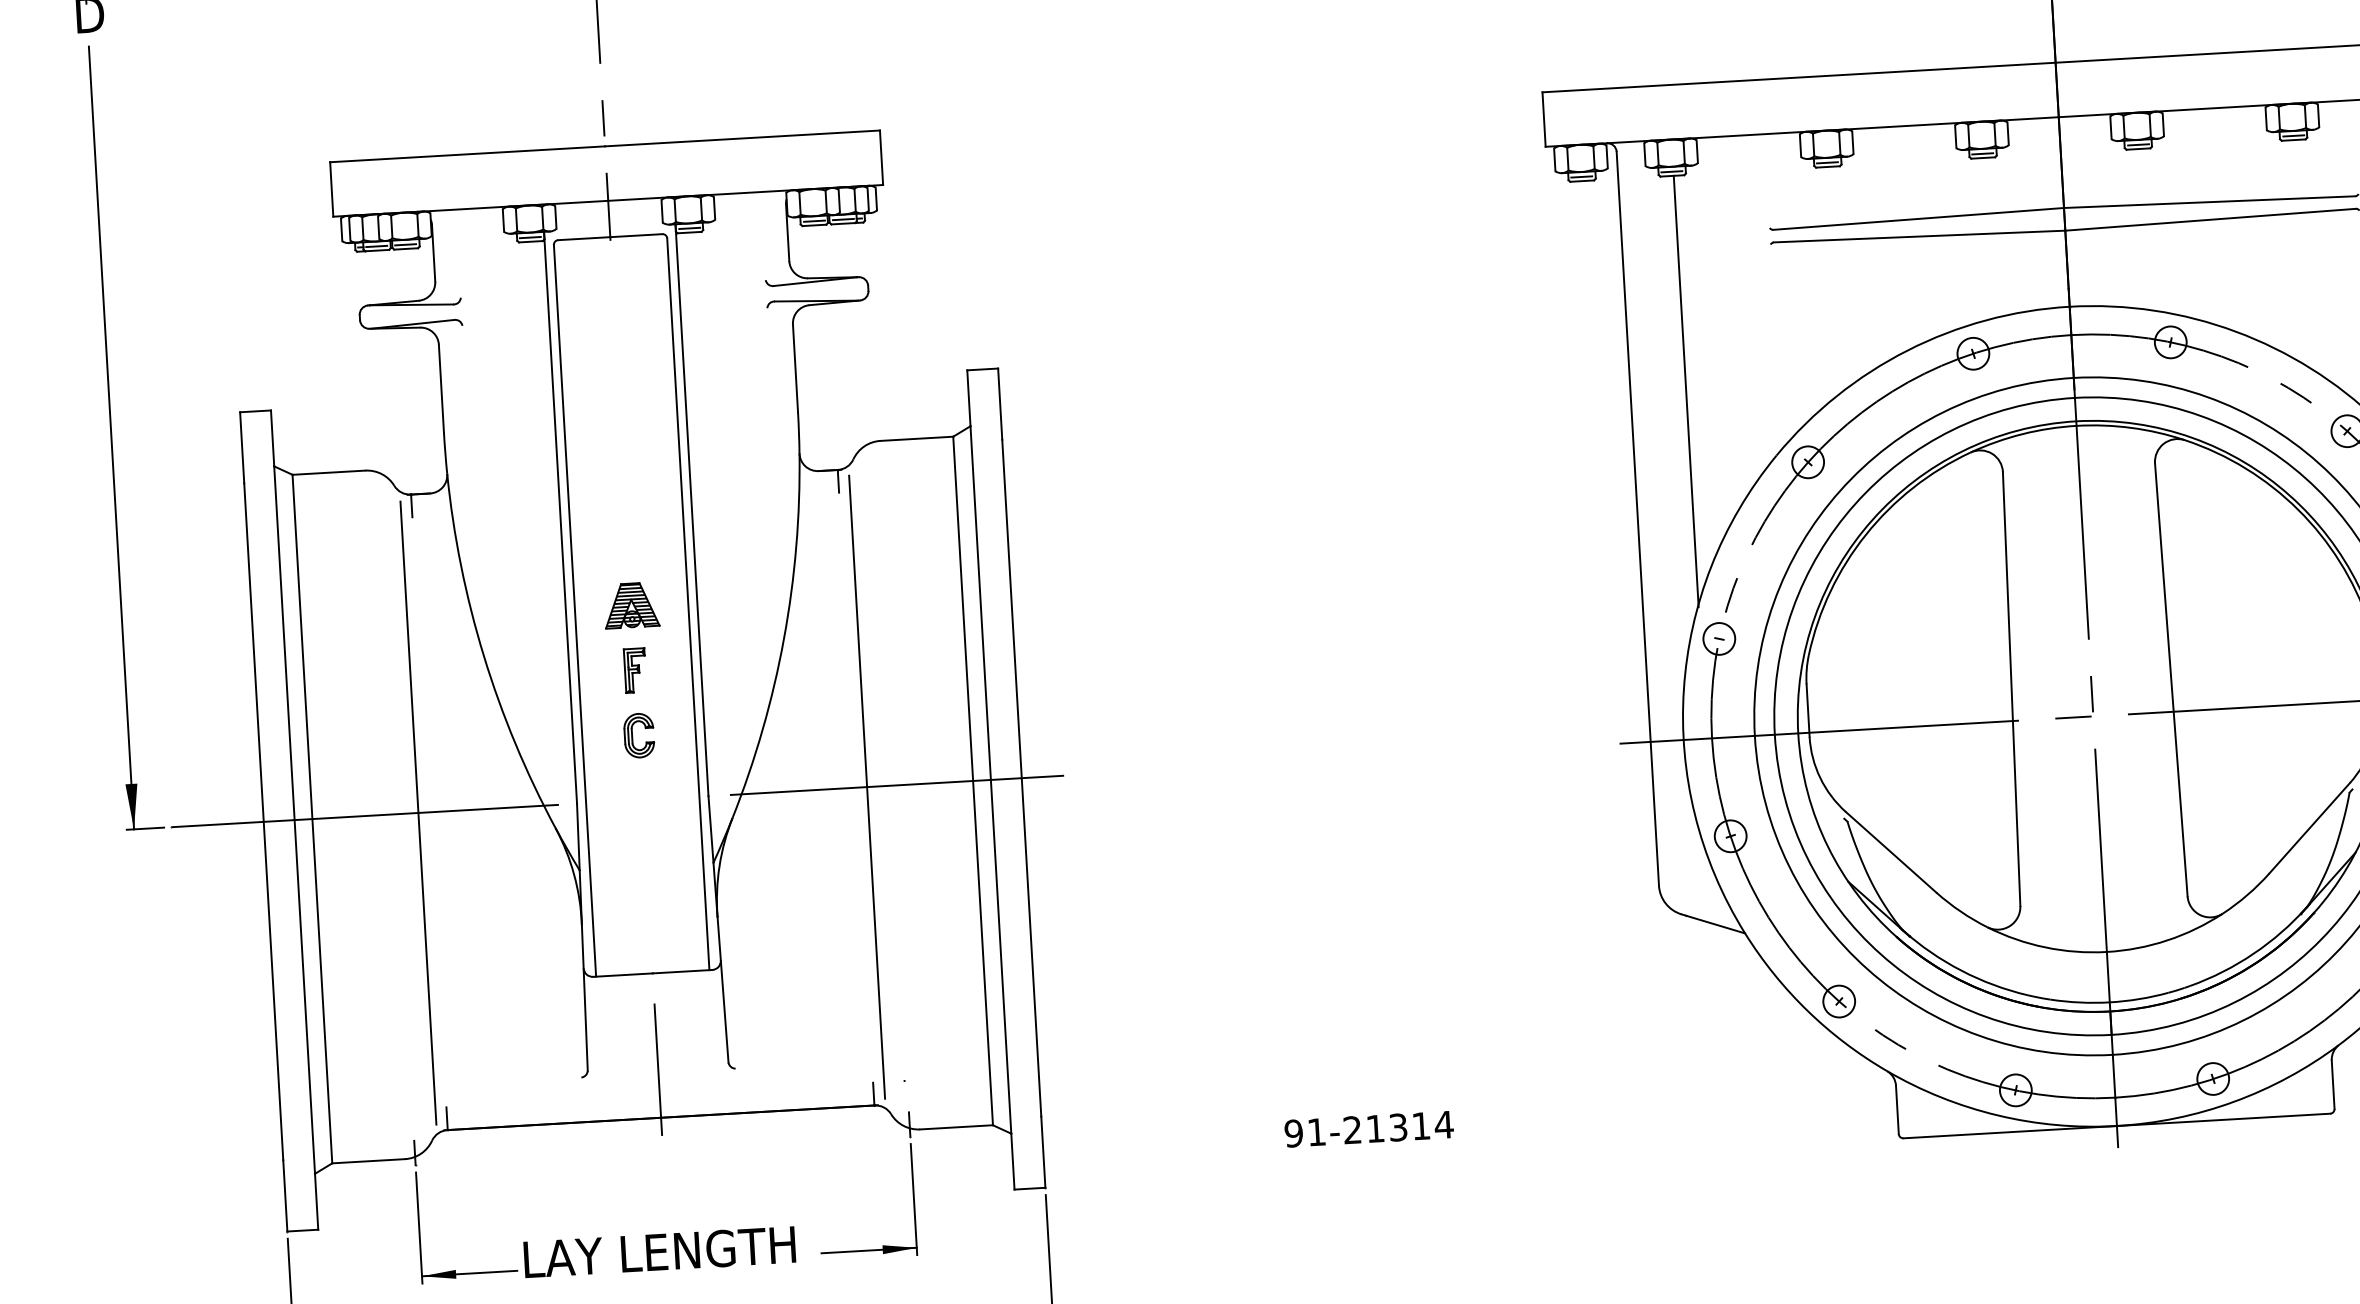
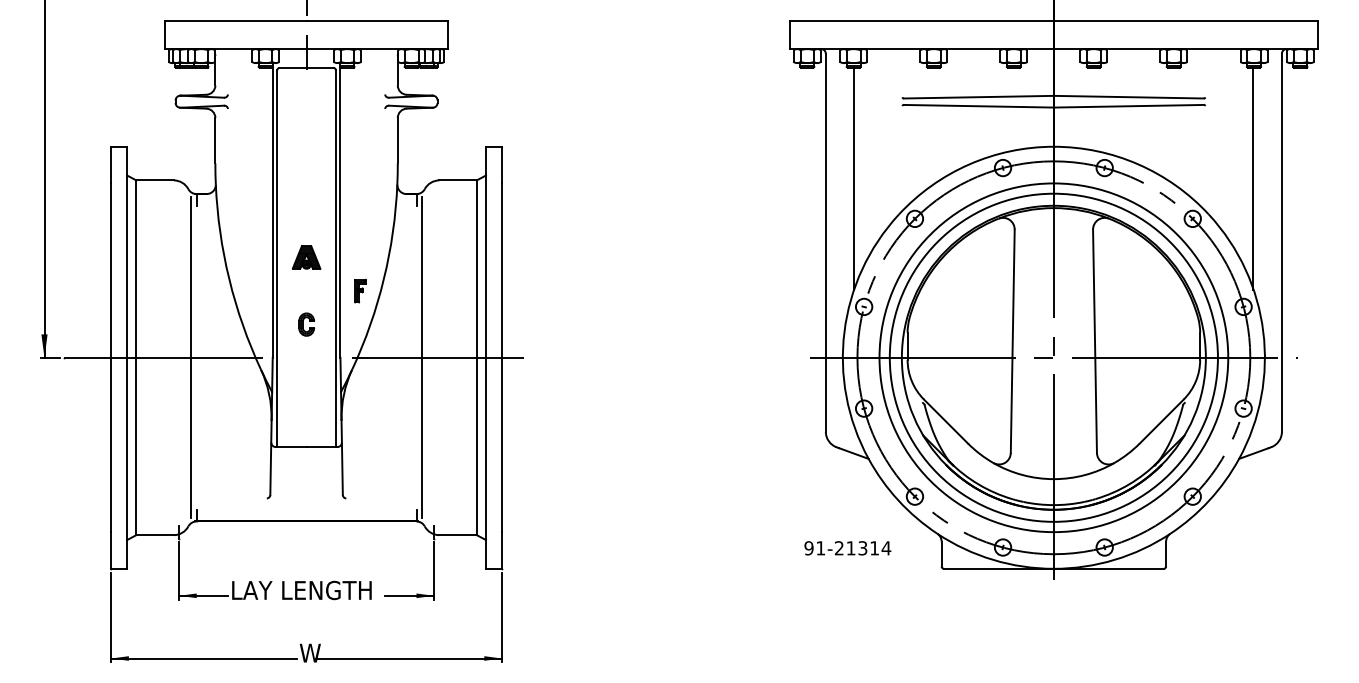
part: (635, 669) -> (360, 290), moved
line: (658, 1069) -> (306, 496), removed
text: (1368, 1129) -> (847, 548), moved

